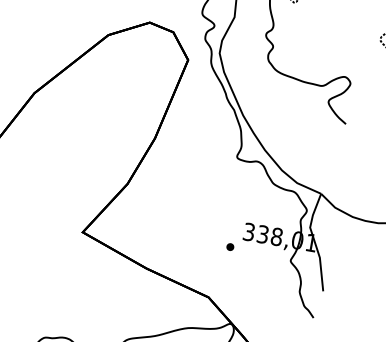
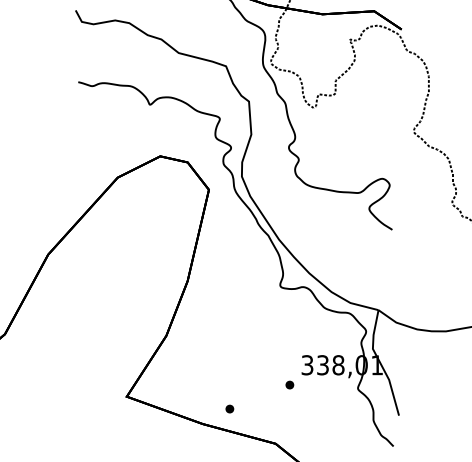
part: (172, 258) -> (229, 408), added

